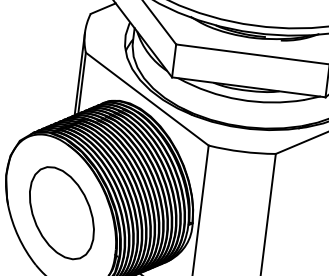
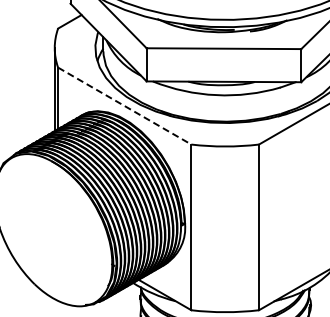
line: (146, 99) -> (124, 106), solid -> dashed
part: (61, 212) -> (53, 229), removed

